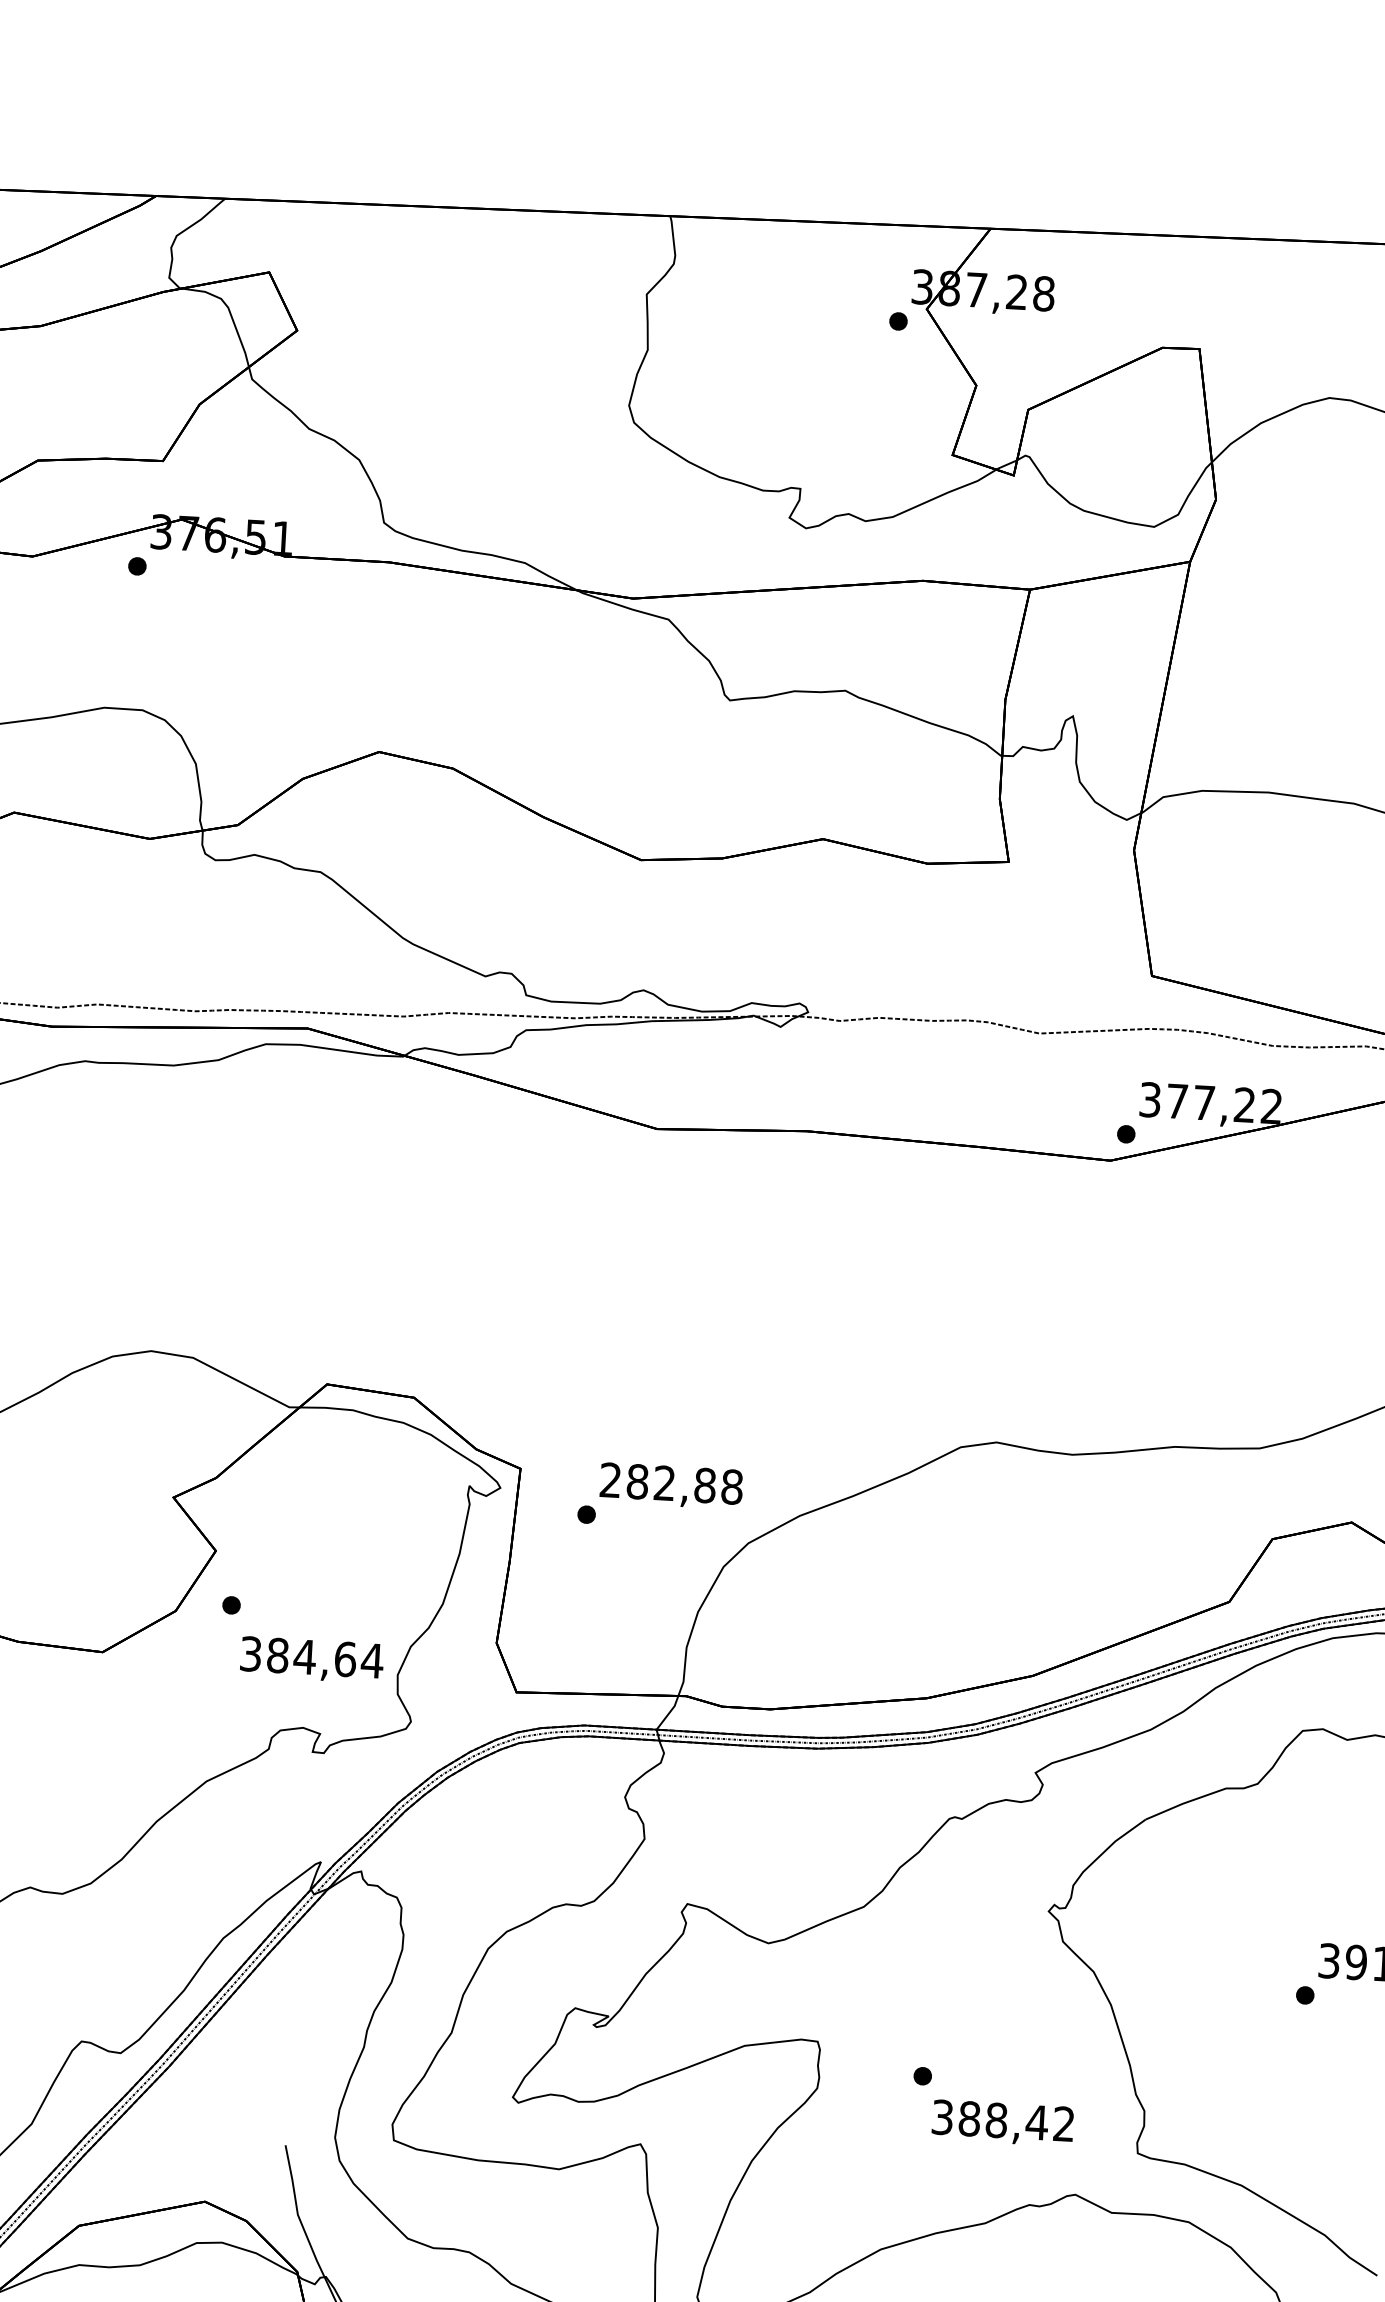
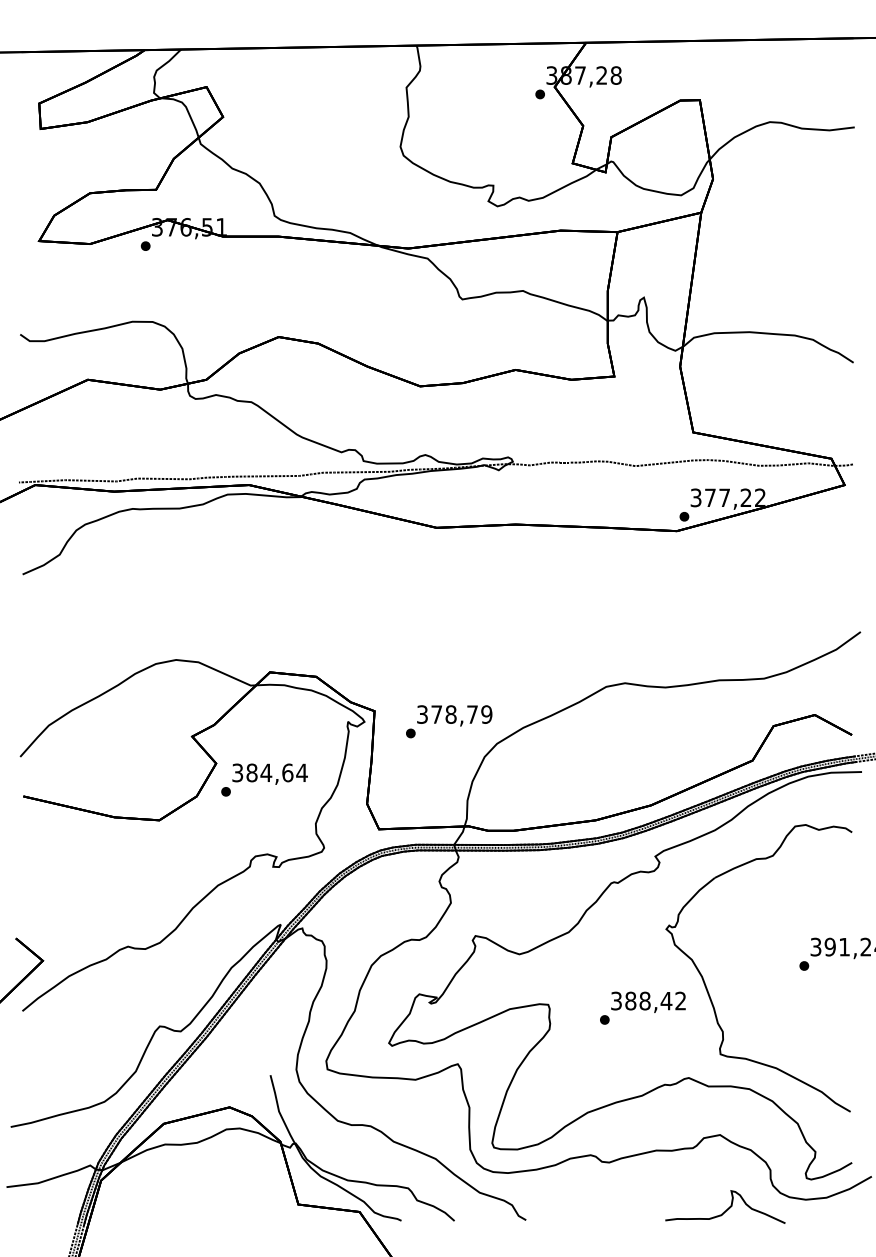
text: (671, 1483) -> (454, 714), 282,88 -> 378,79
text: (310, 1658) -> (269, 773), moved
text: (1003, 2121) -> (648, 1001), moved

